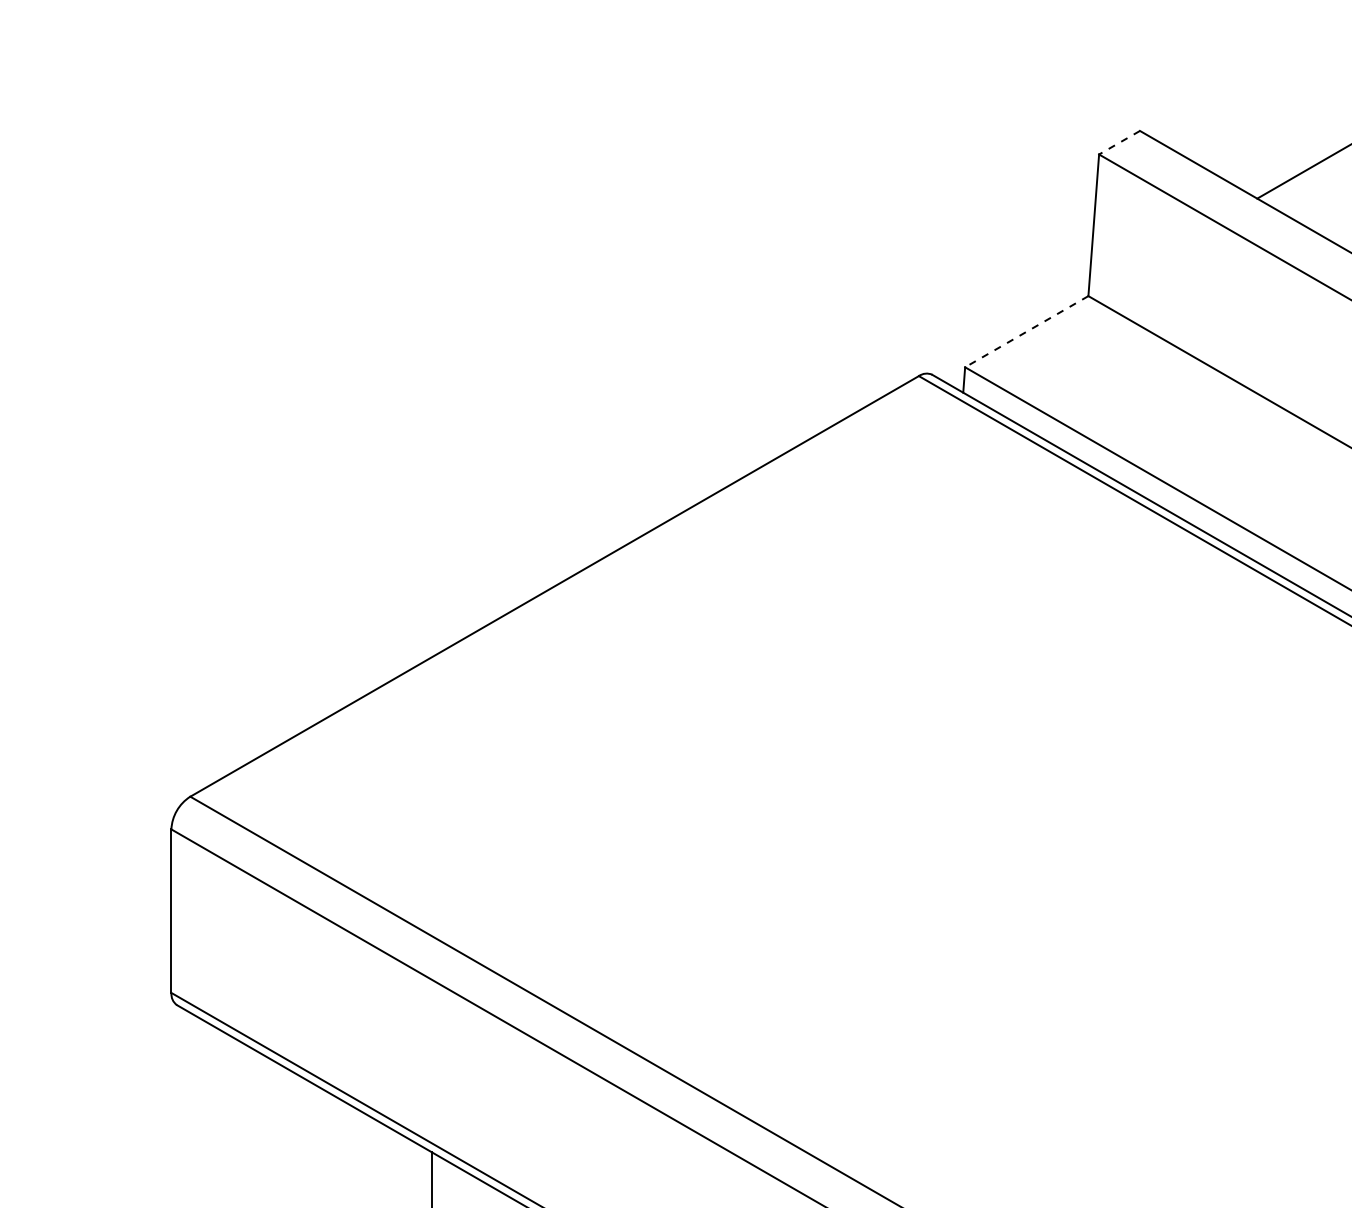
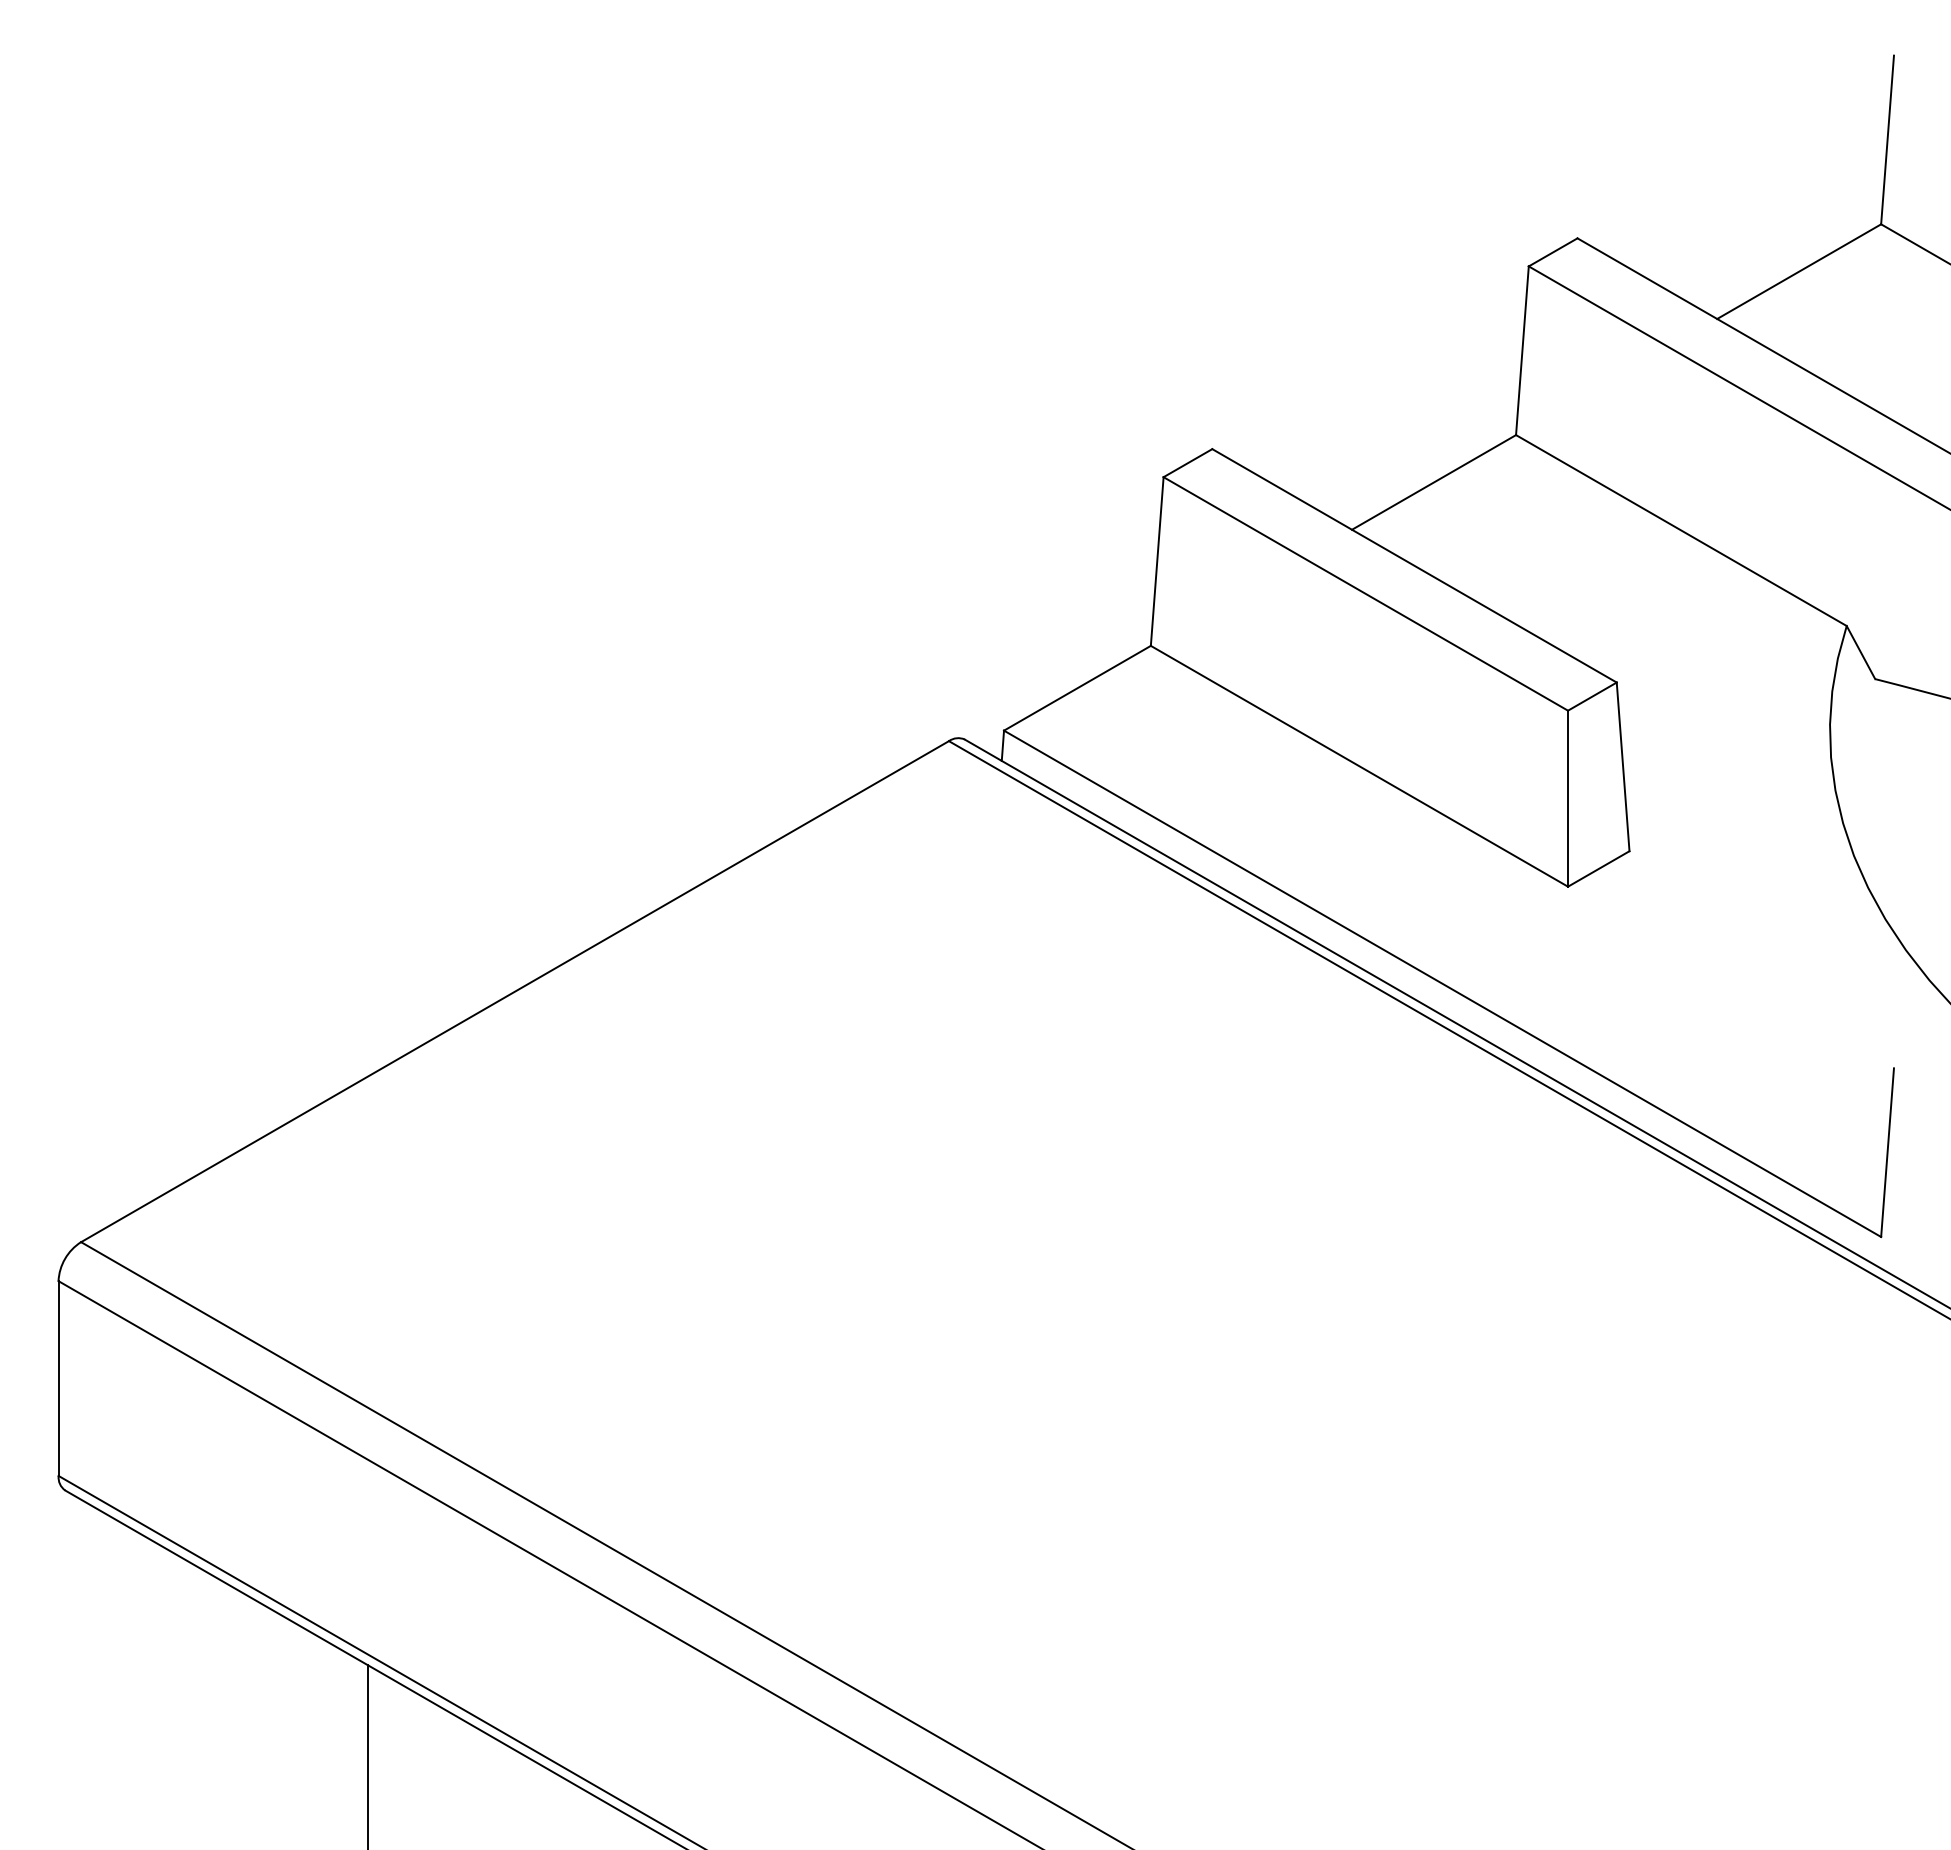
line: (1119, 143) -> (1187, 463), dashed -> solid
line: (1026, 331) -> (1077, 688), dashed -> solid

